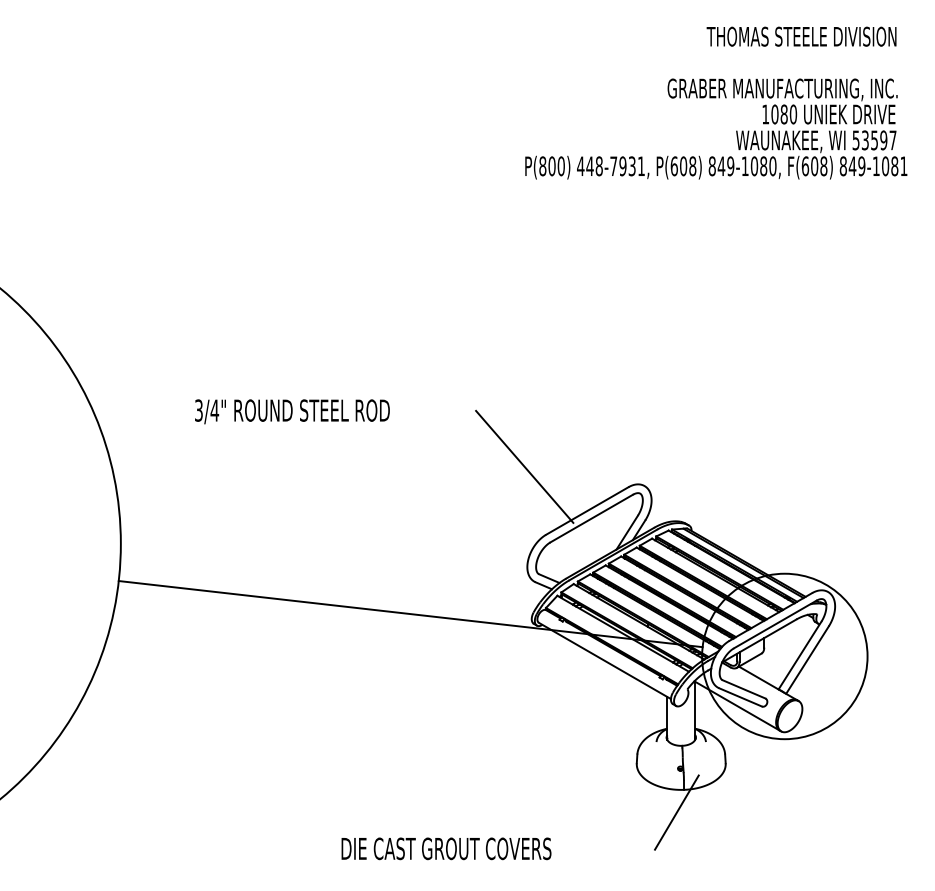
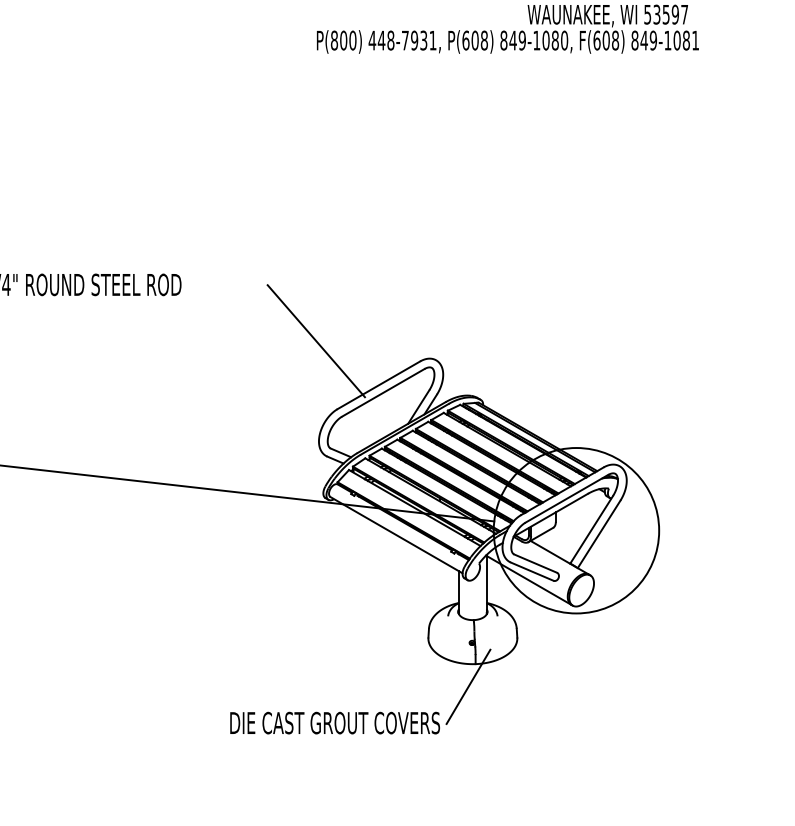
text: (446, 848) -> (335, 722), moved

